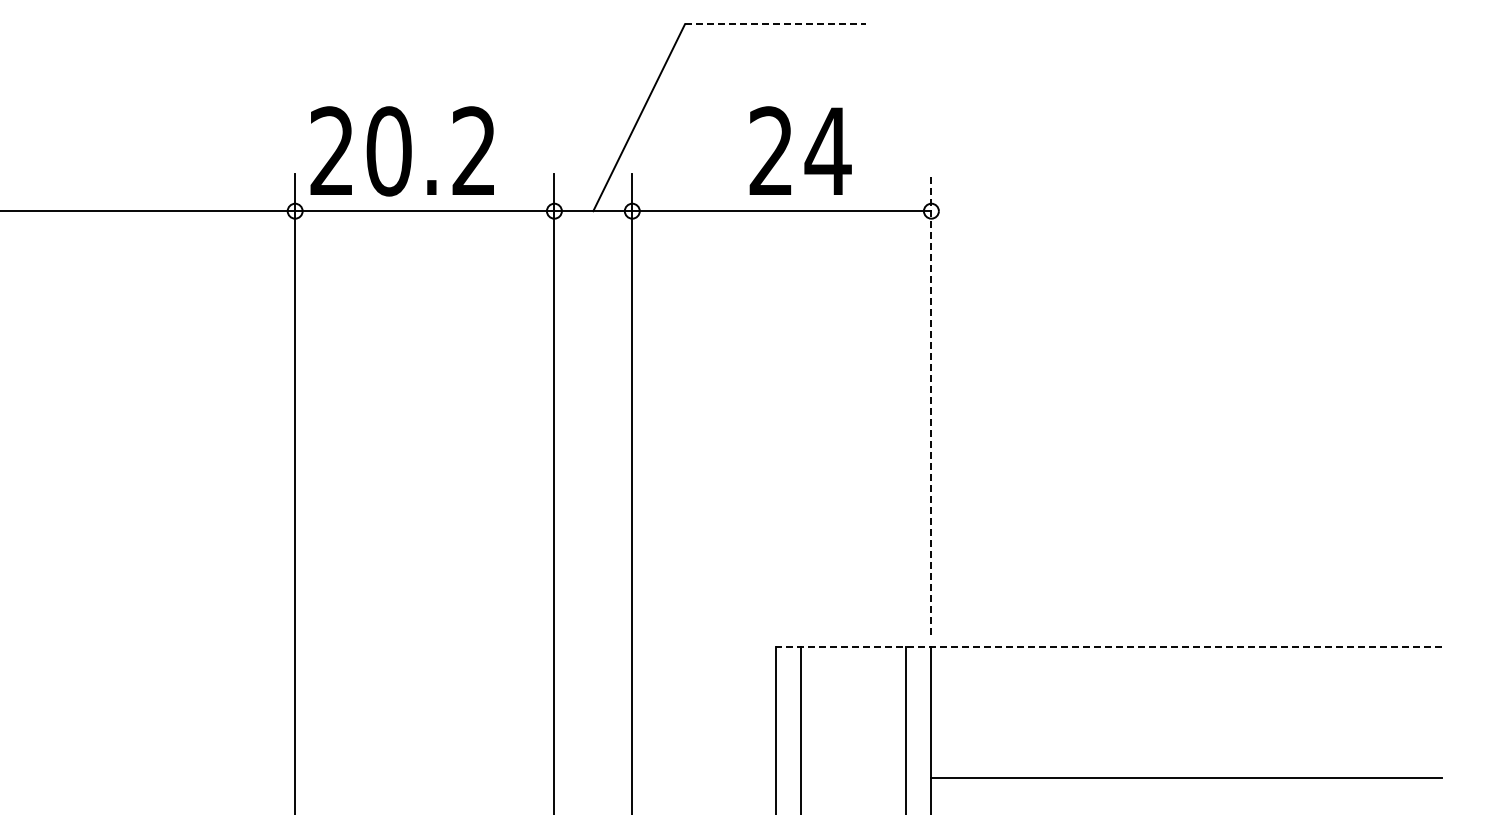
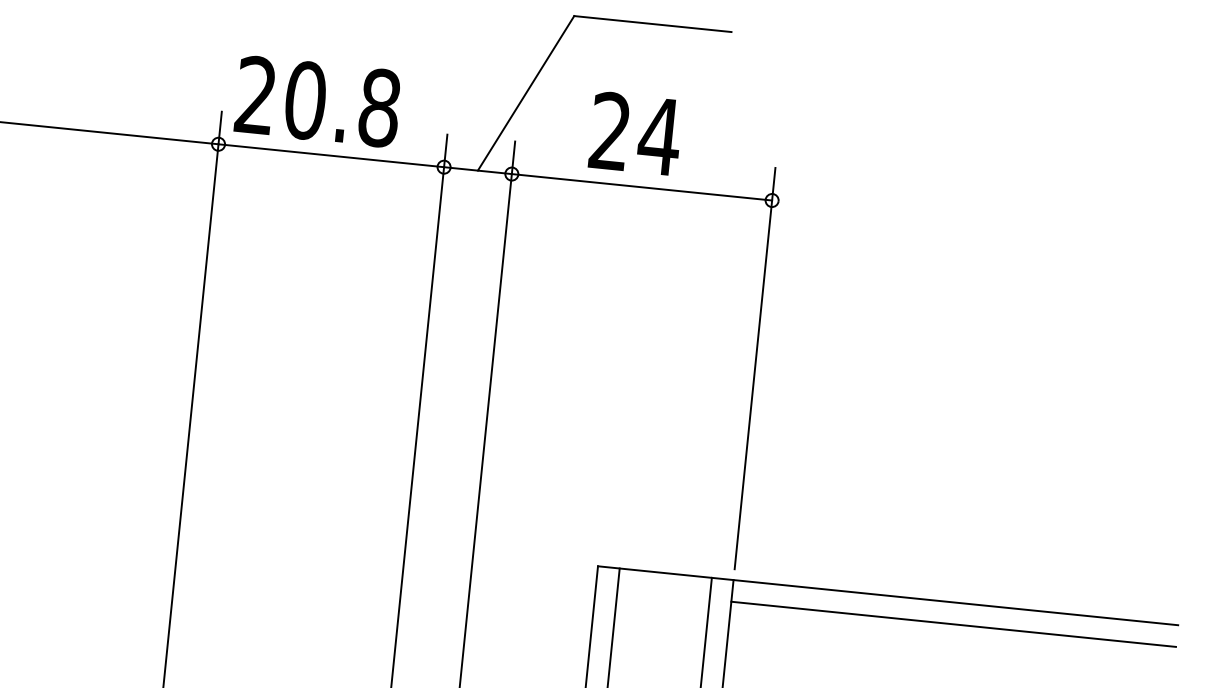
line: (775, 24) -> (652, 24), dashed -> solid
text: (800, 150) -> (635, 133), moved
text: (474, 151) -> (379, 108), 20.2 -> 20.8
line: (931, 404) -> (755, 368), dashed -> solid
line: (1108, 647) -> (887, 595), dashed -> solid
line: (1186, 672) -> (953, 624), added

